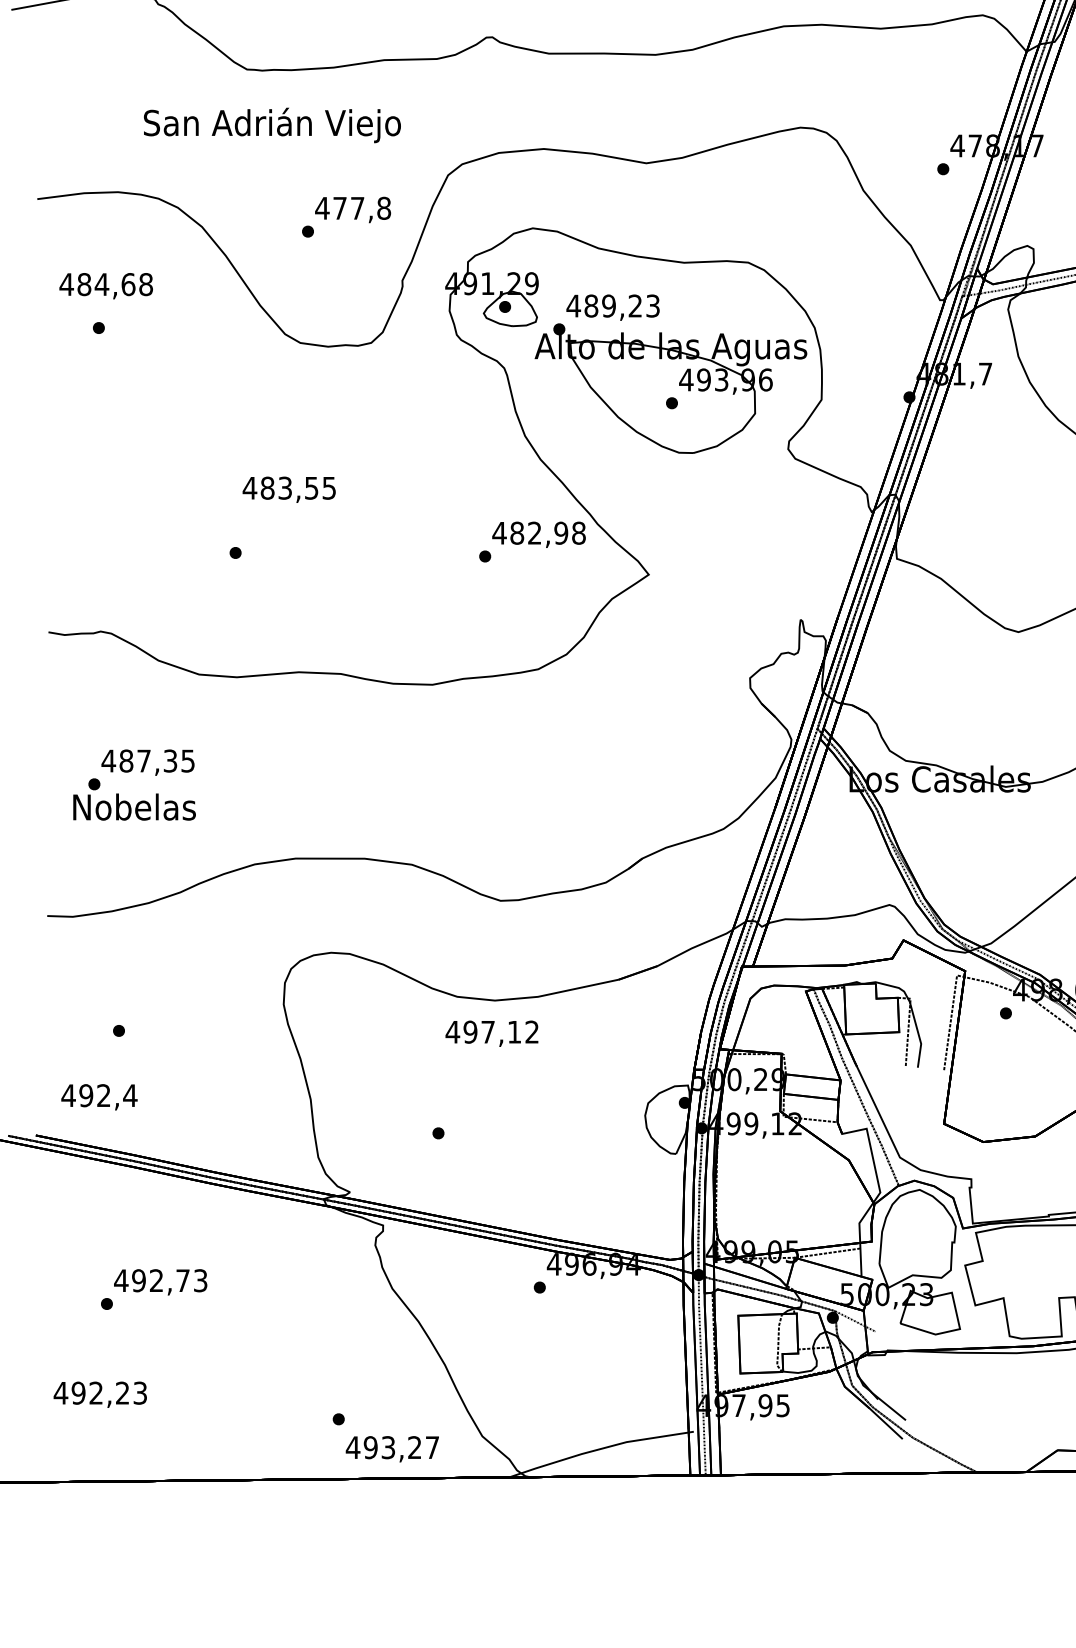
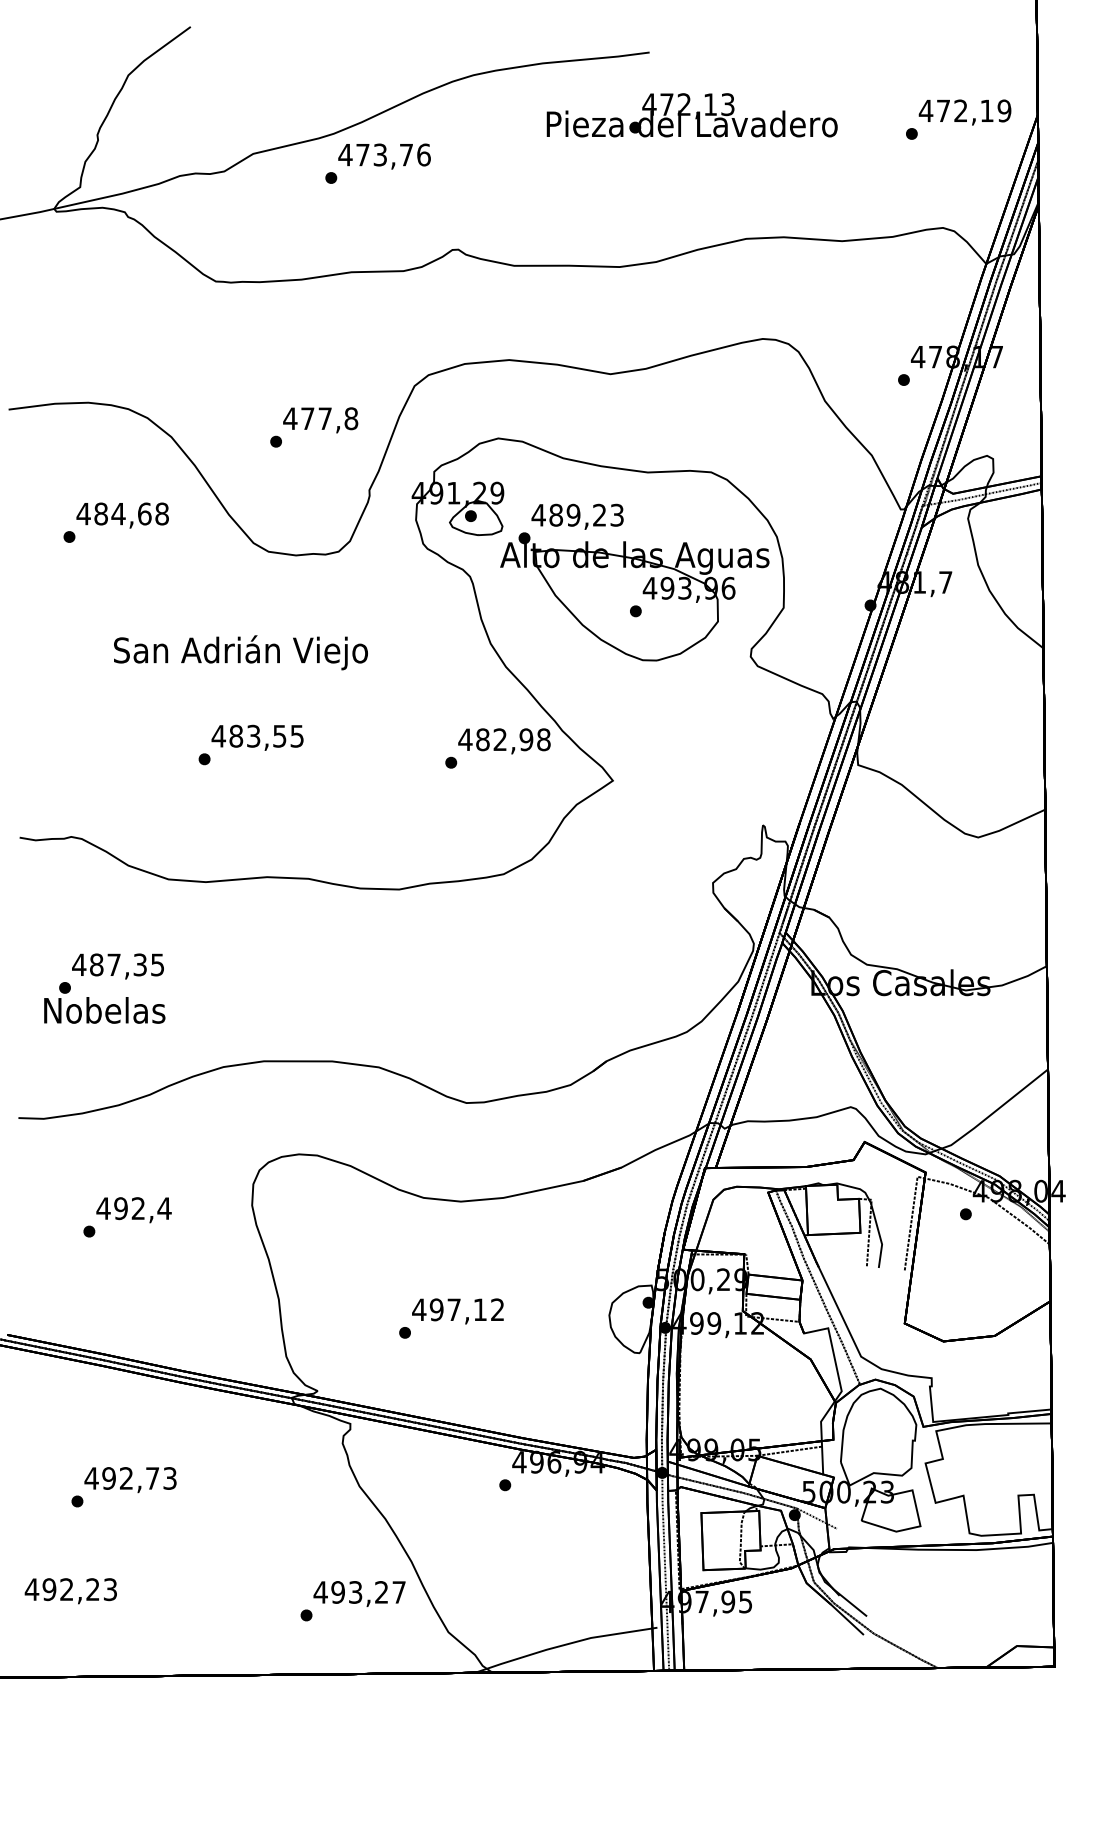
text: (271, 125) -> (240, 652), moved
text: (105, 286) -> (122, 515), moved
text: (289, 489) -> (257, 737), moved
text: (491, 1033) -> (457, 1311), moved
text: (98, 1097) -> (133, 1210), moved
text: (392, 1448) -> (359, 1593), moved

